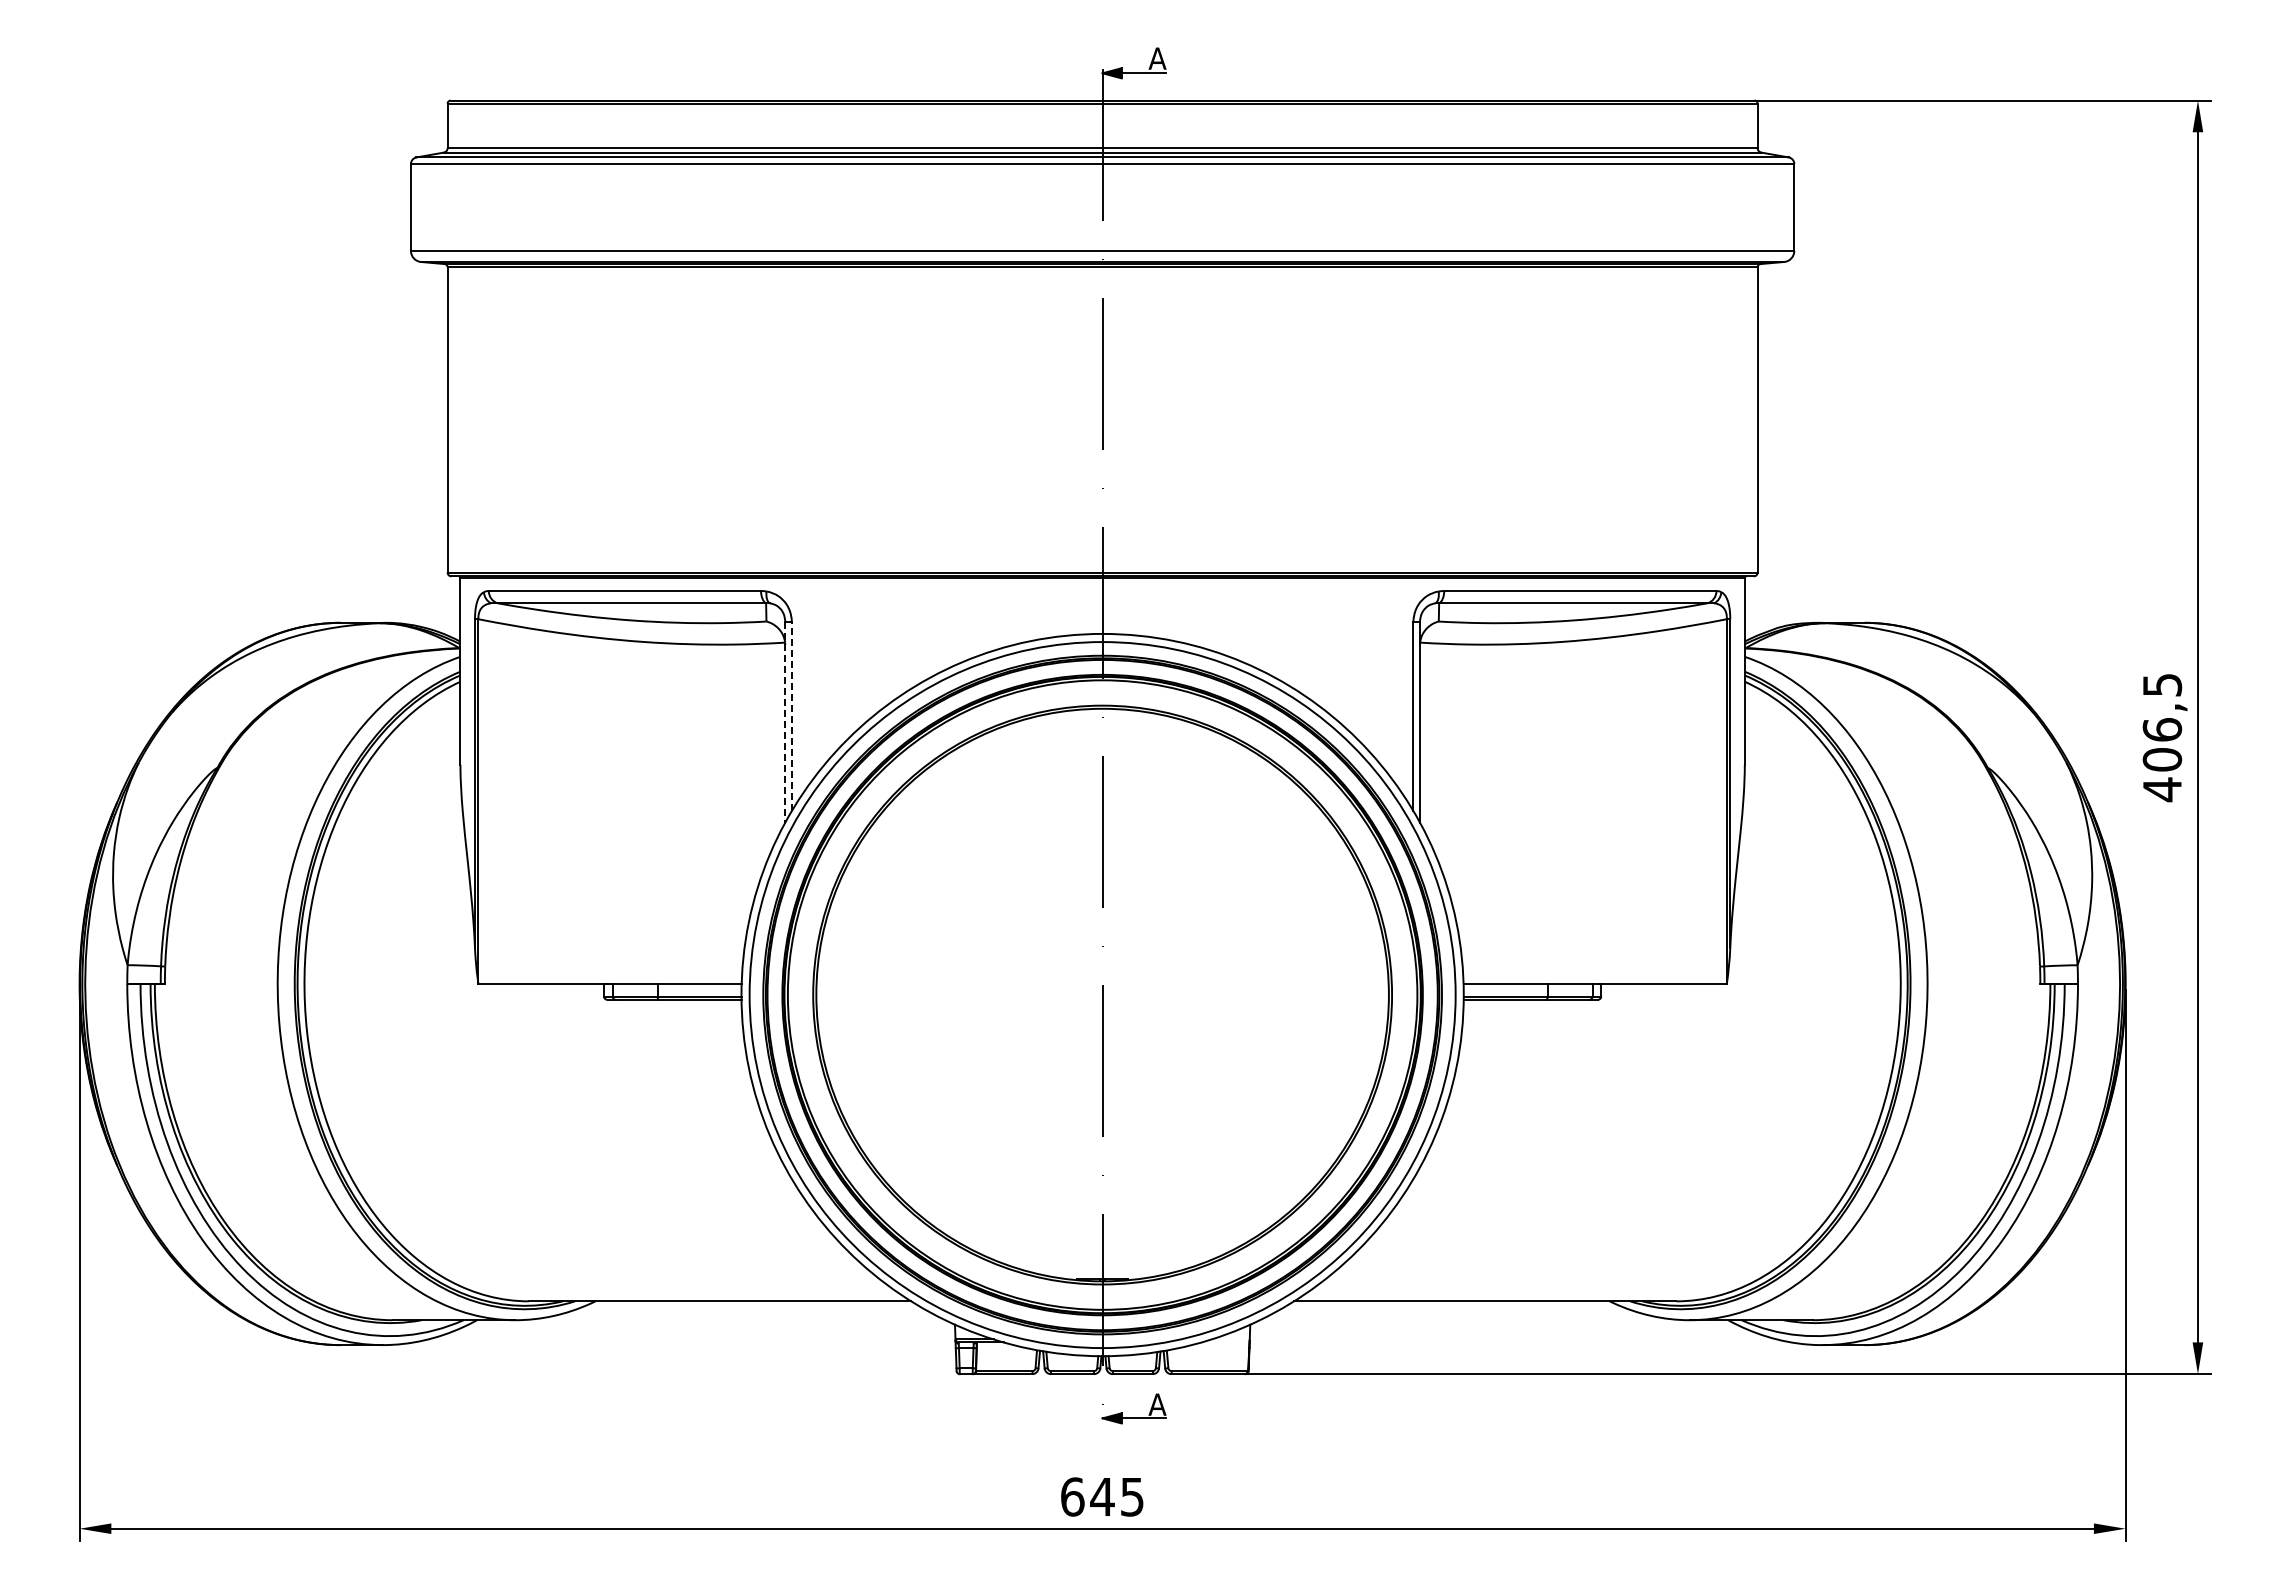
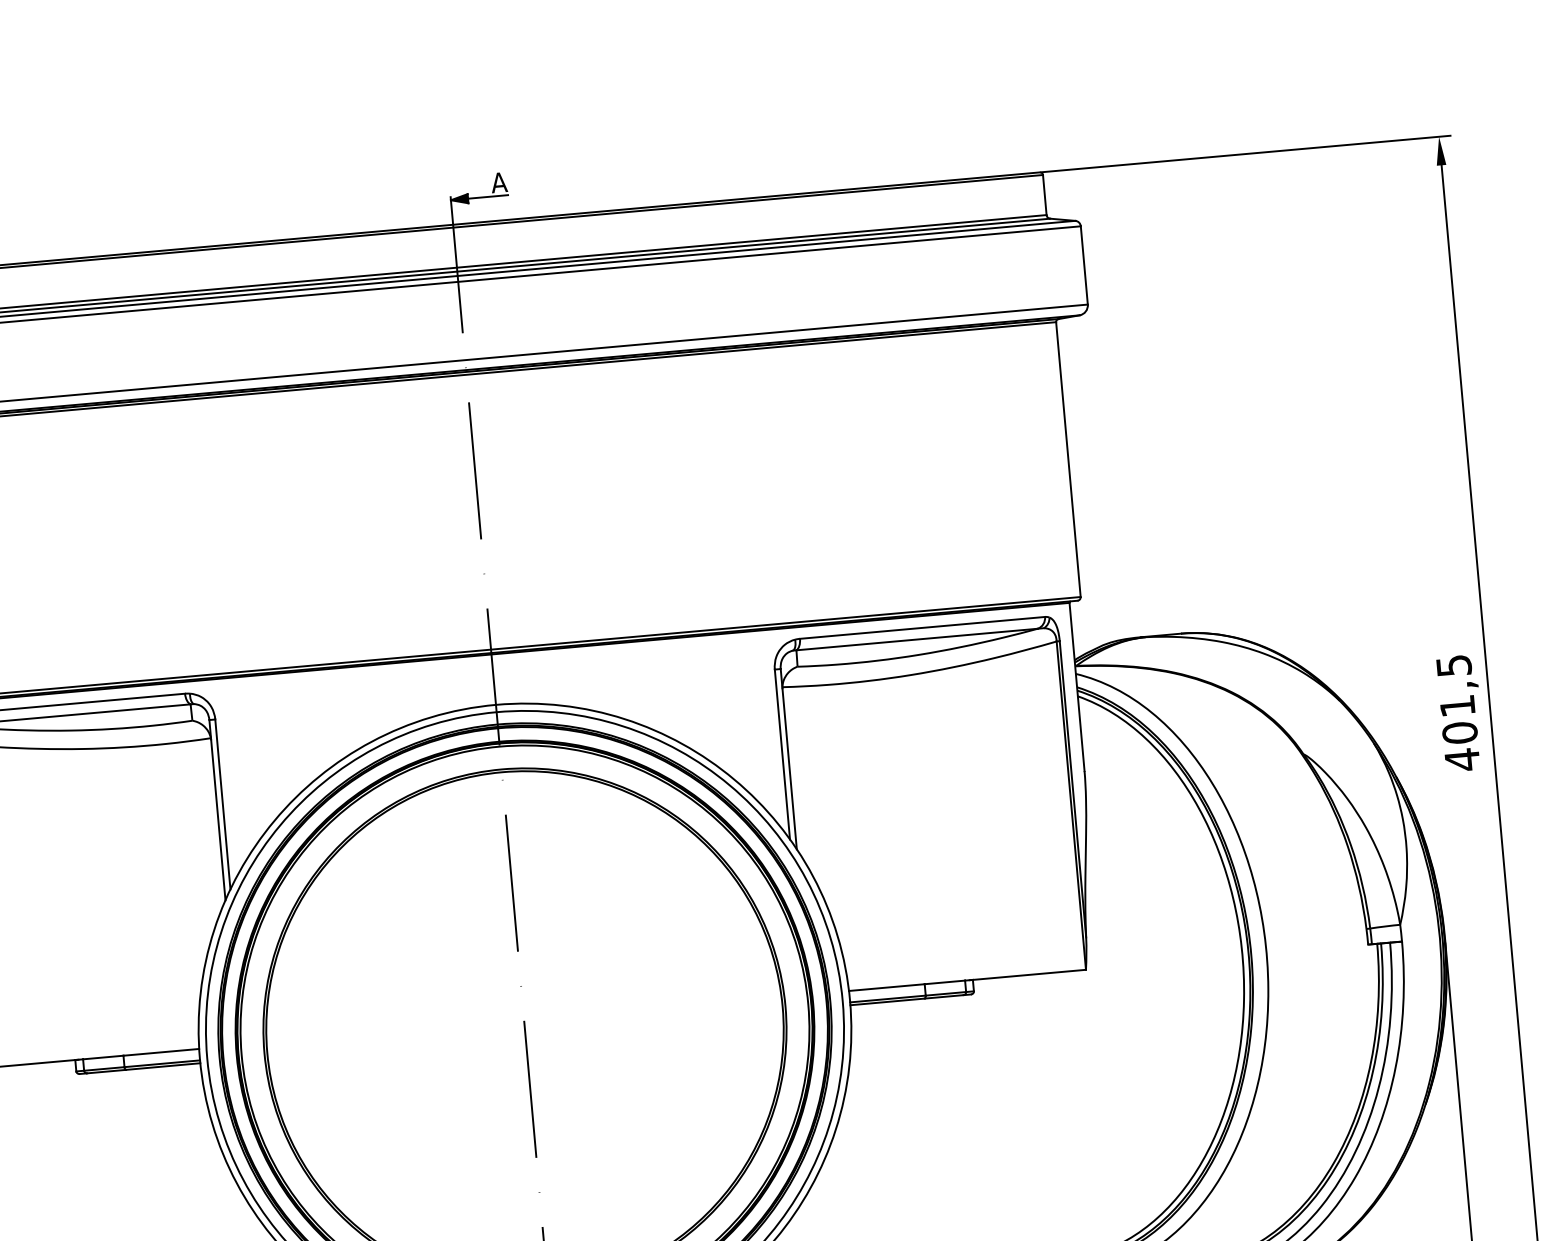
line: (791, 716) -> (222, 804), dashed -> solid
line: (785, 723) -> (217, 810), dashed -> solid
text: (2162, 729) -> (1457, 705), 406,5 -> 401,5

